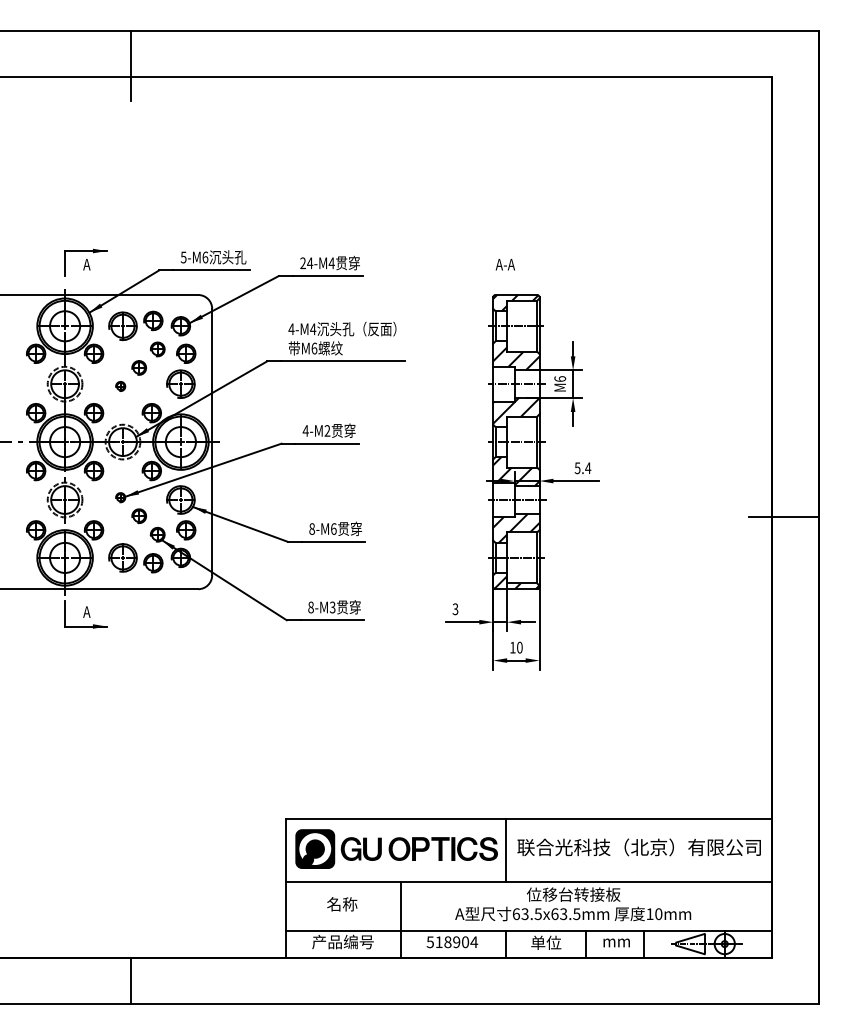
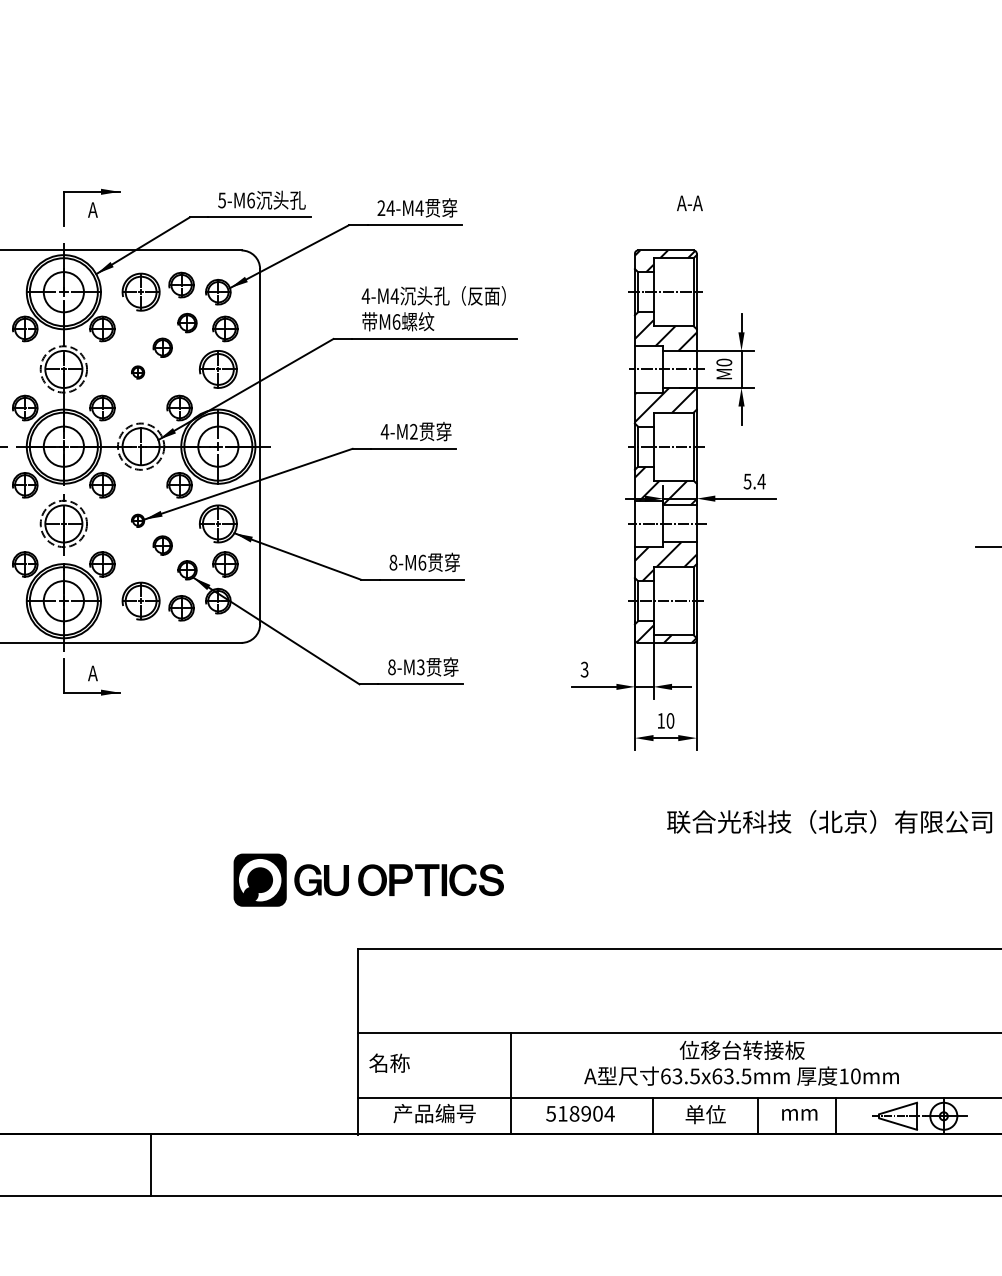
text: (504, 264) -> (688, 203), moved
text: (559, 378) -> (723, 361), M6 -> M0
text: (638, 847) -> (828, 822), moved
part: (396, 848) -> (368, 879), moved
line: (506, 849) -> (652, 990), removed
text: (342, 904) -> (389, 1063), moved

